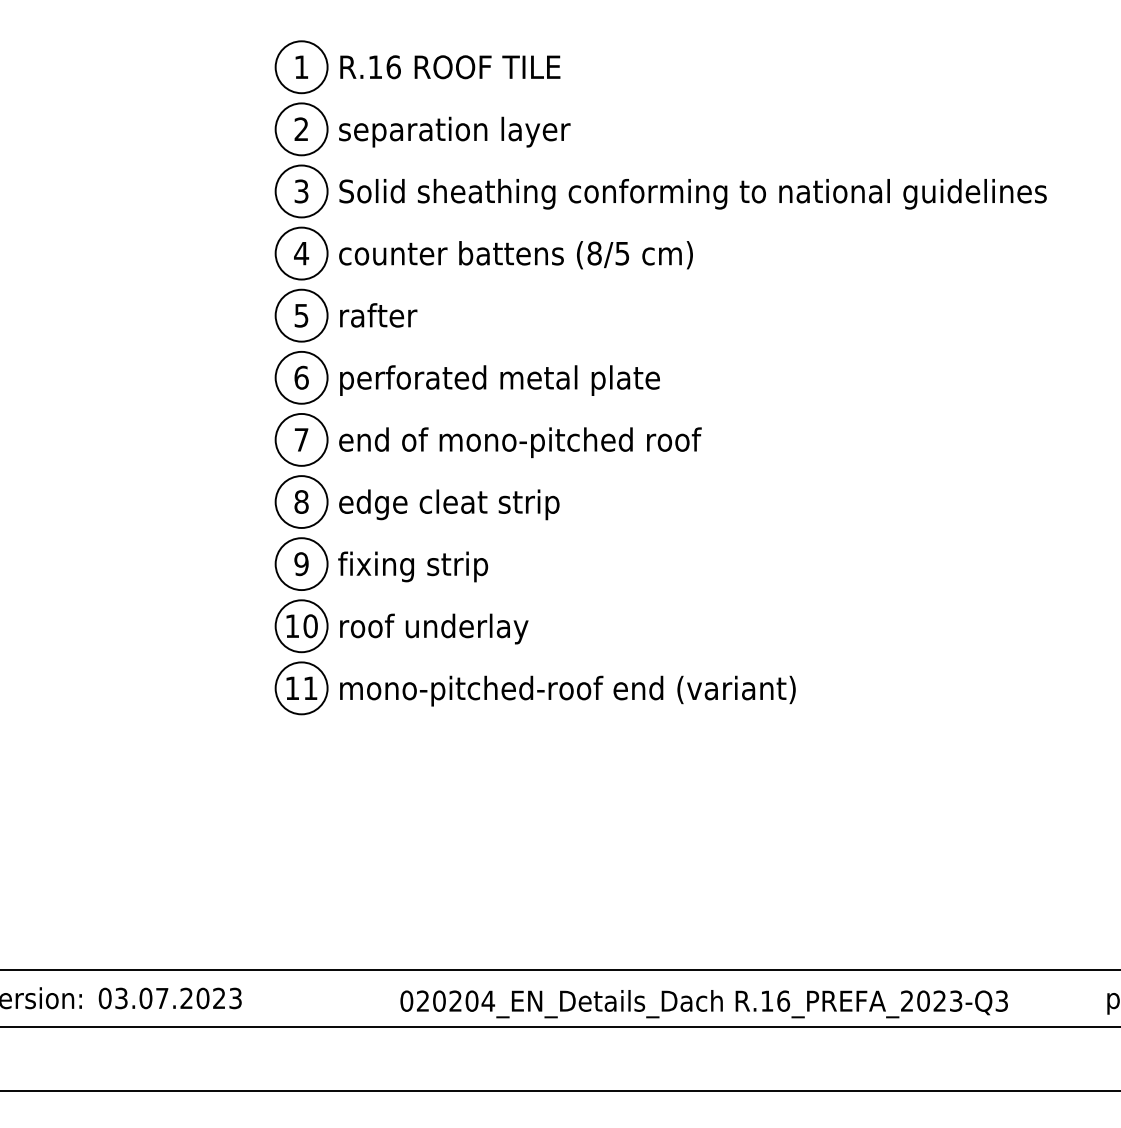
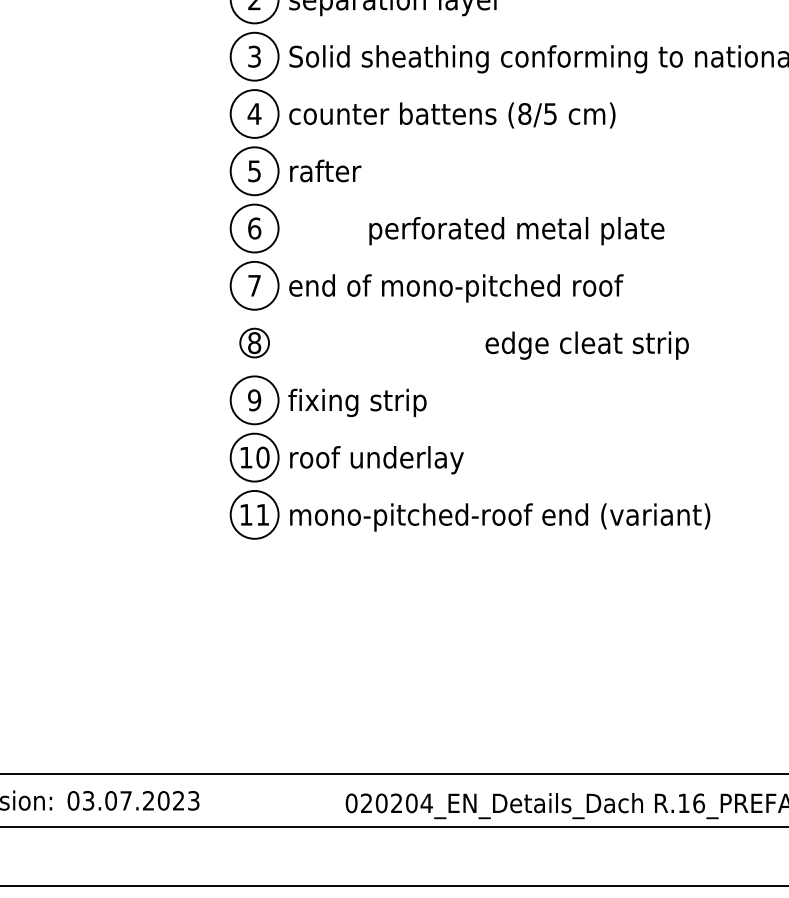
text: (499, 380) -> (516, 231), moved
circle: (301, 501) -> (254, 342), size x0.6
text: (449, 504) -> (587, 345), moved

